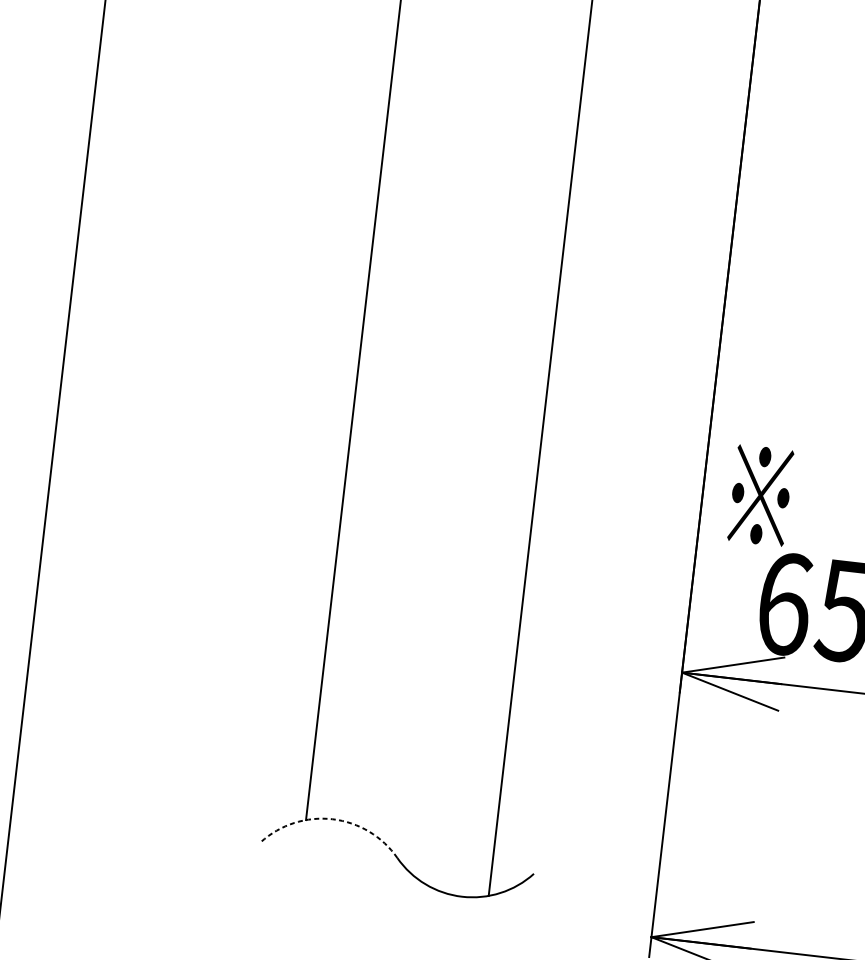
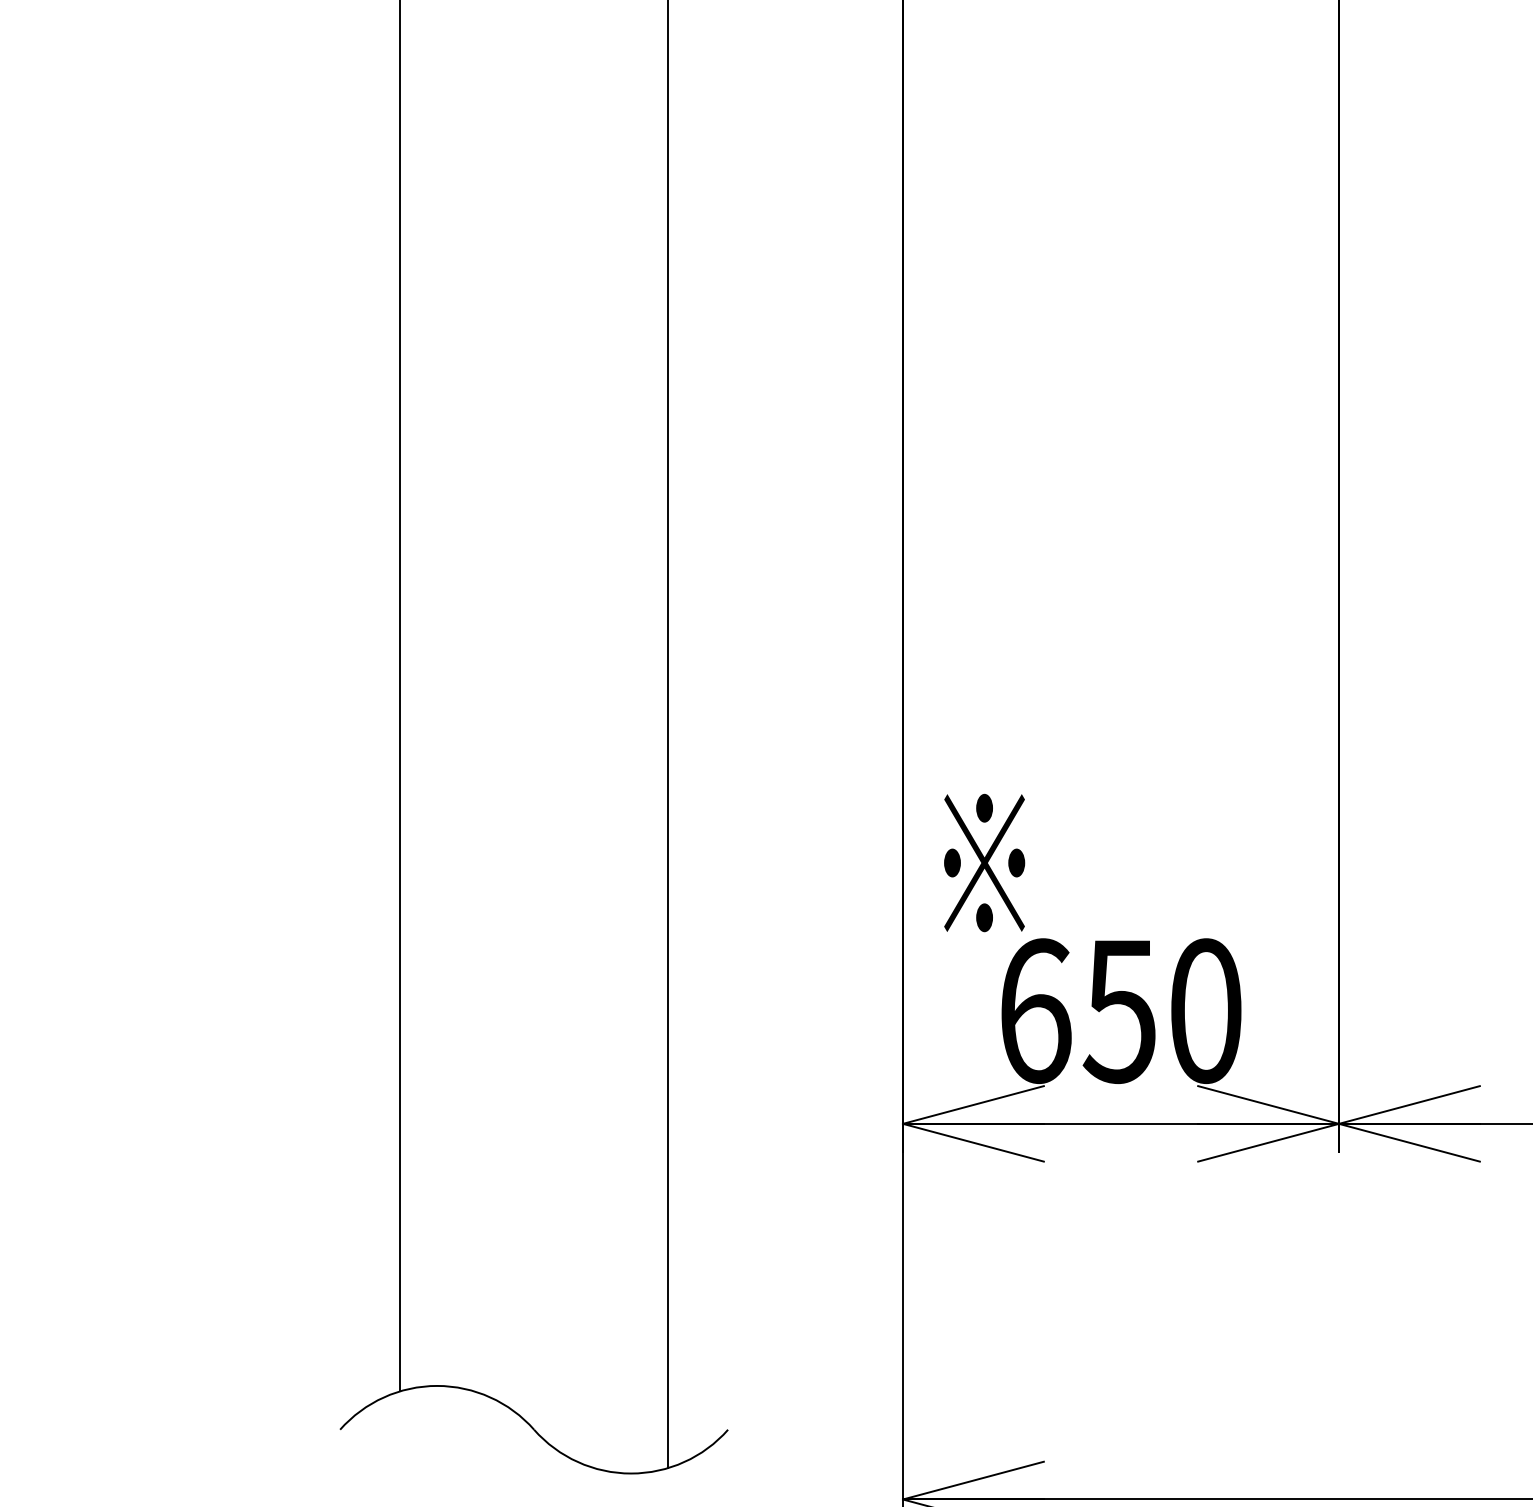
arc: (332, 818) -> (437, 1385), dashed -> solid

